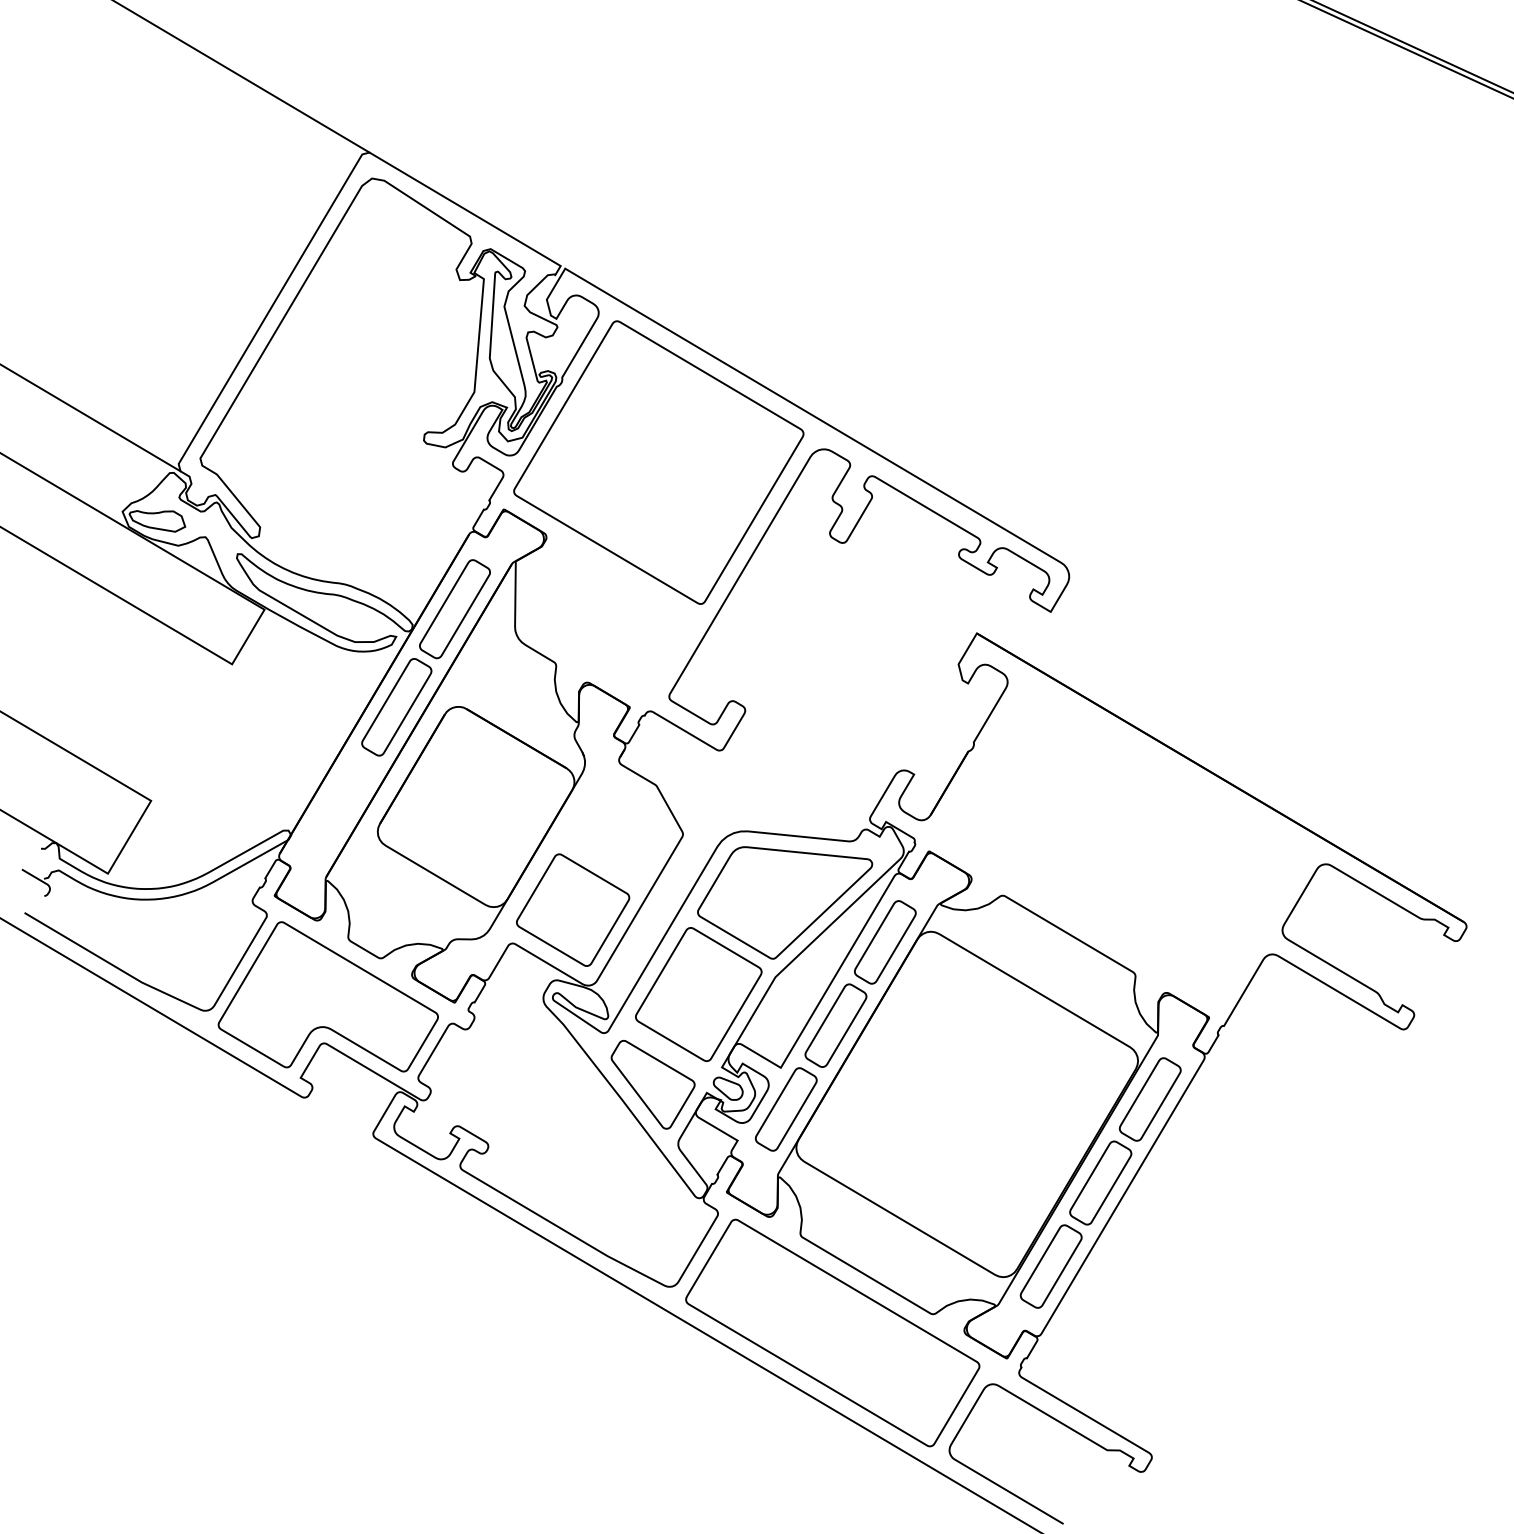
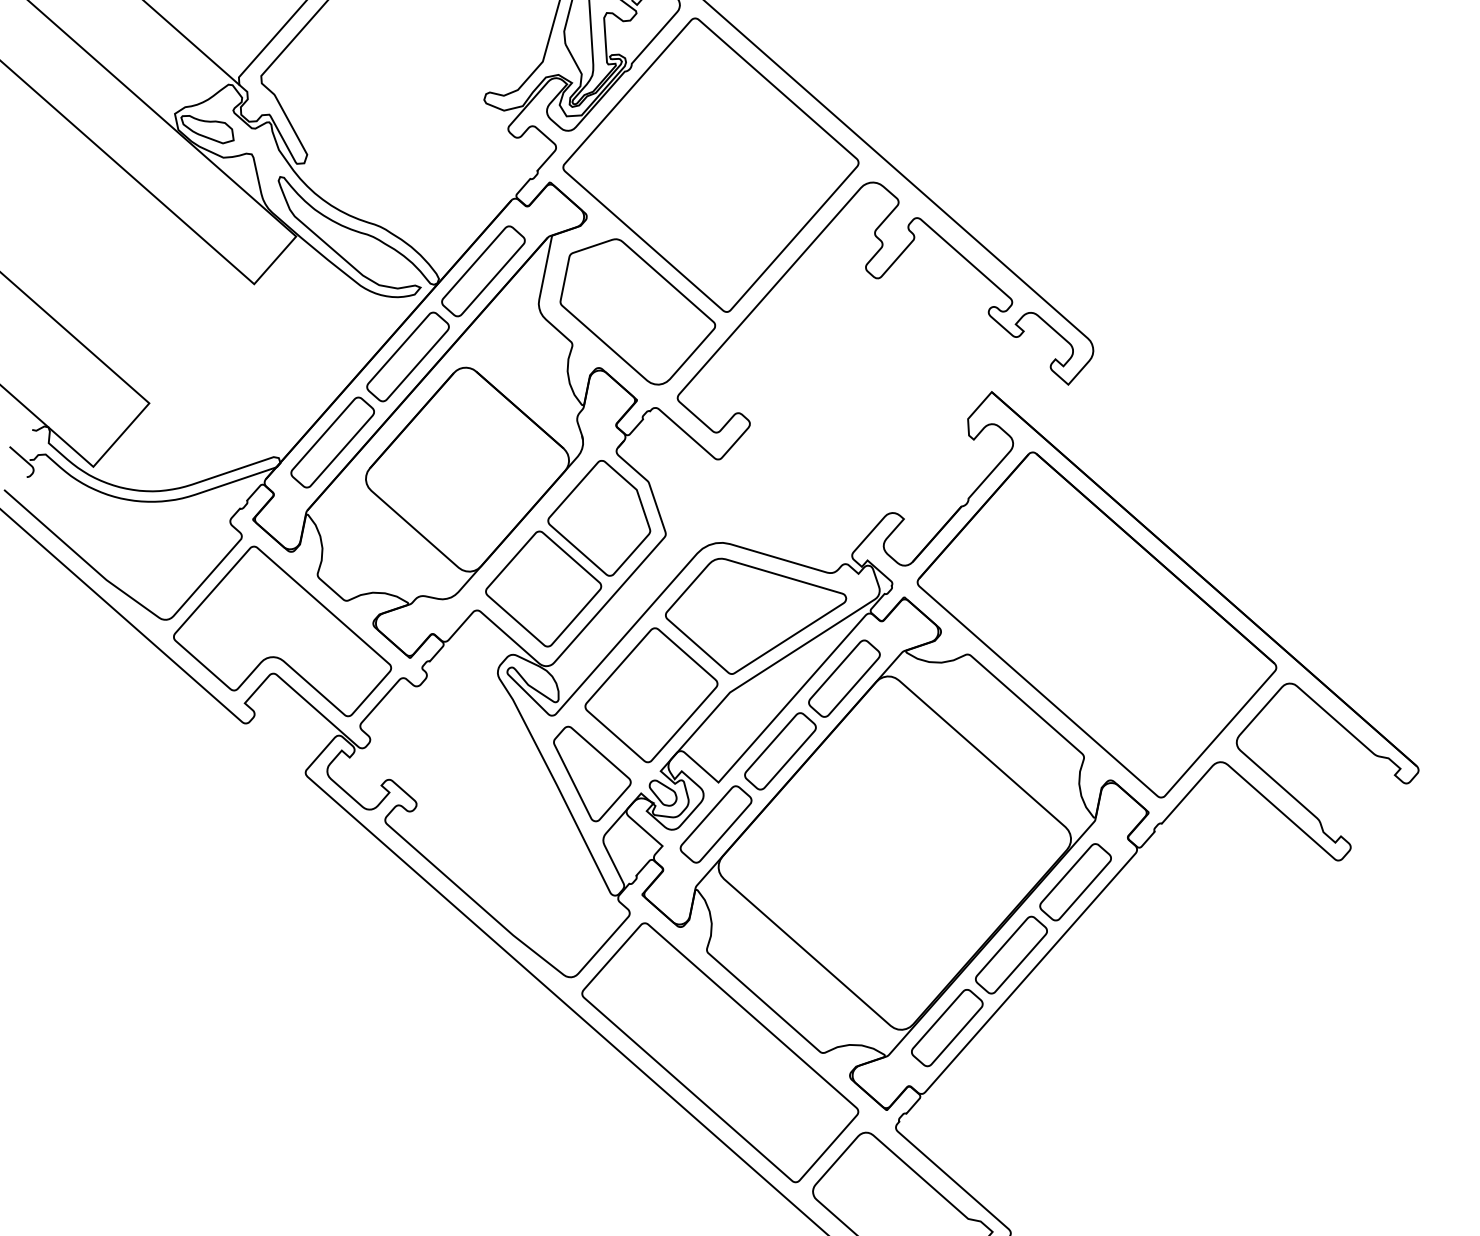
part: (614, 620) -> (638, 312), added
part: (338, 805) -> (332, 442), added
part: (615, 828) -> (600, 516), added
part: (1123, 842) -> (1097, 624), added

